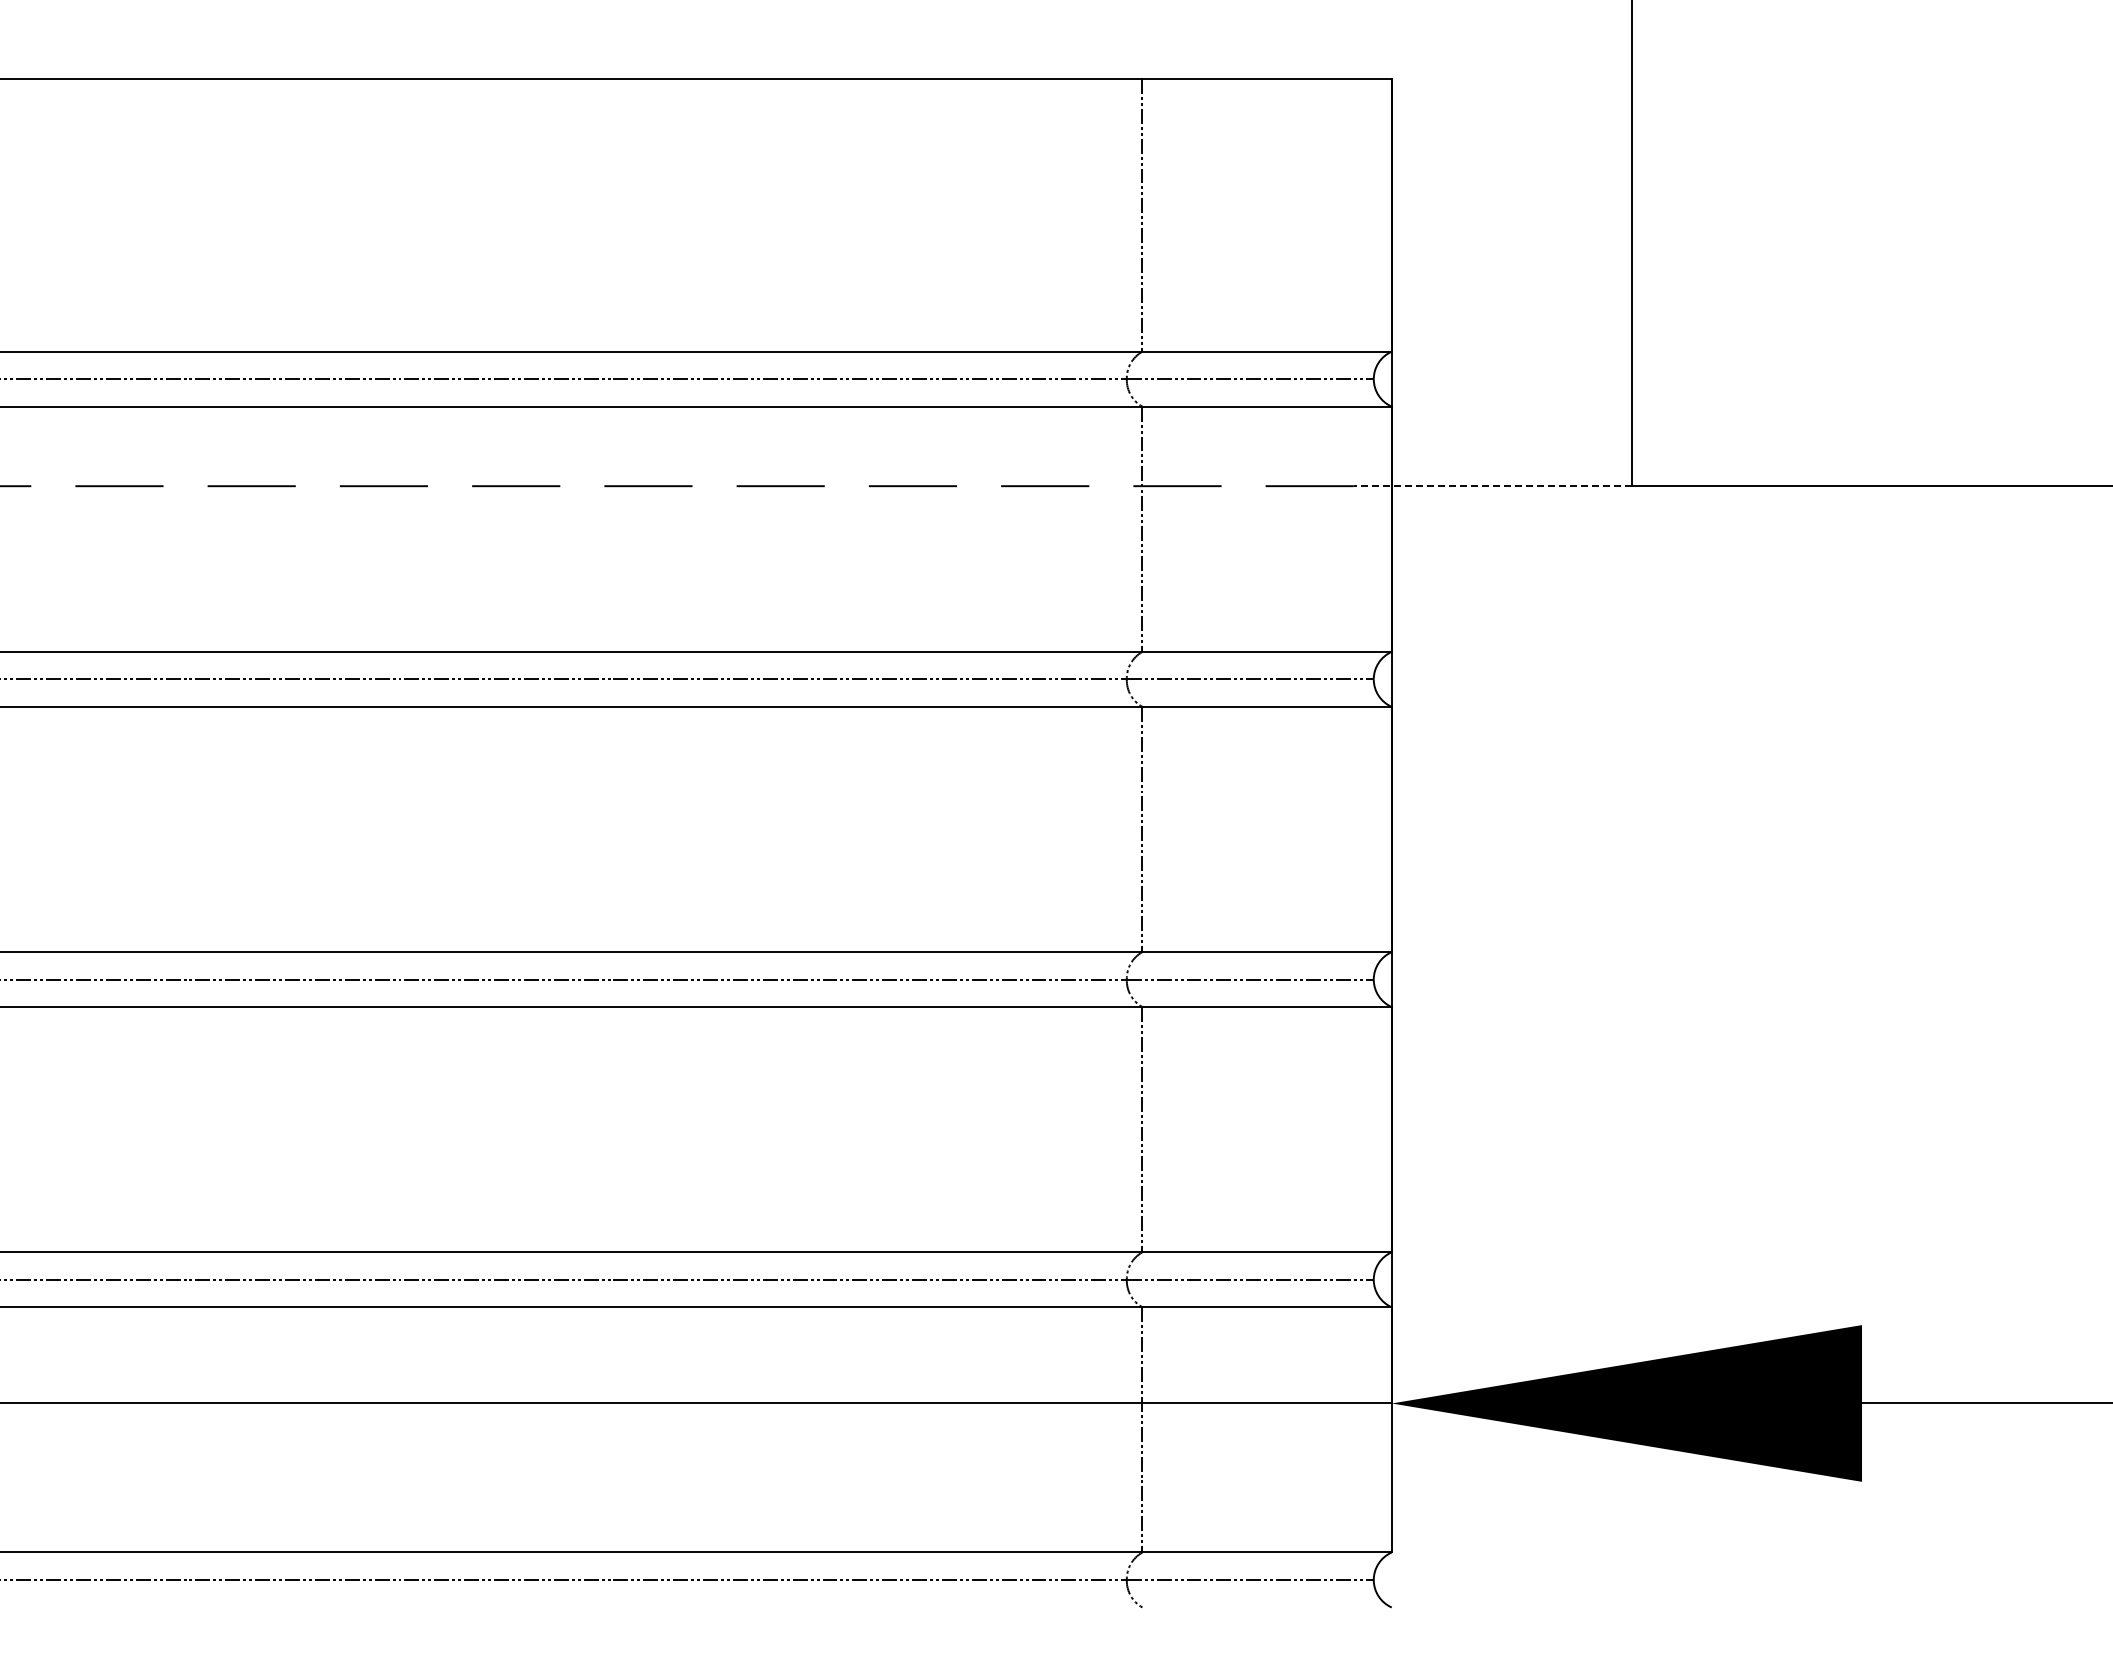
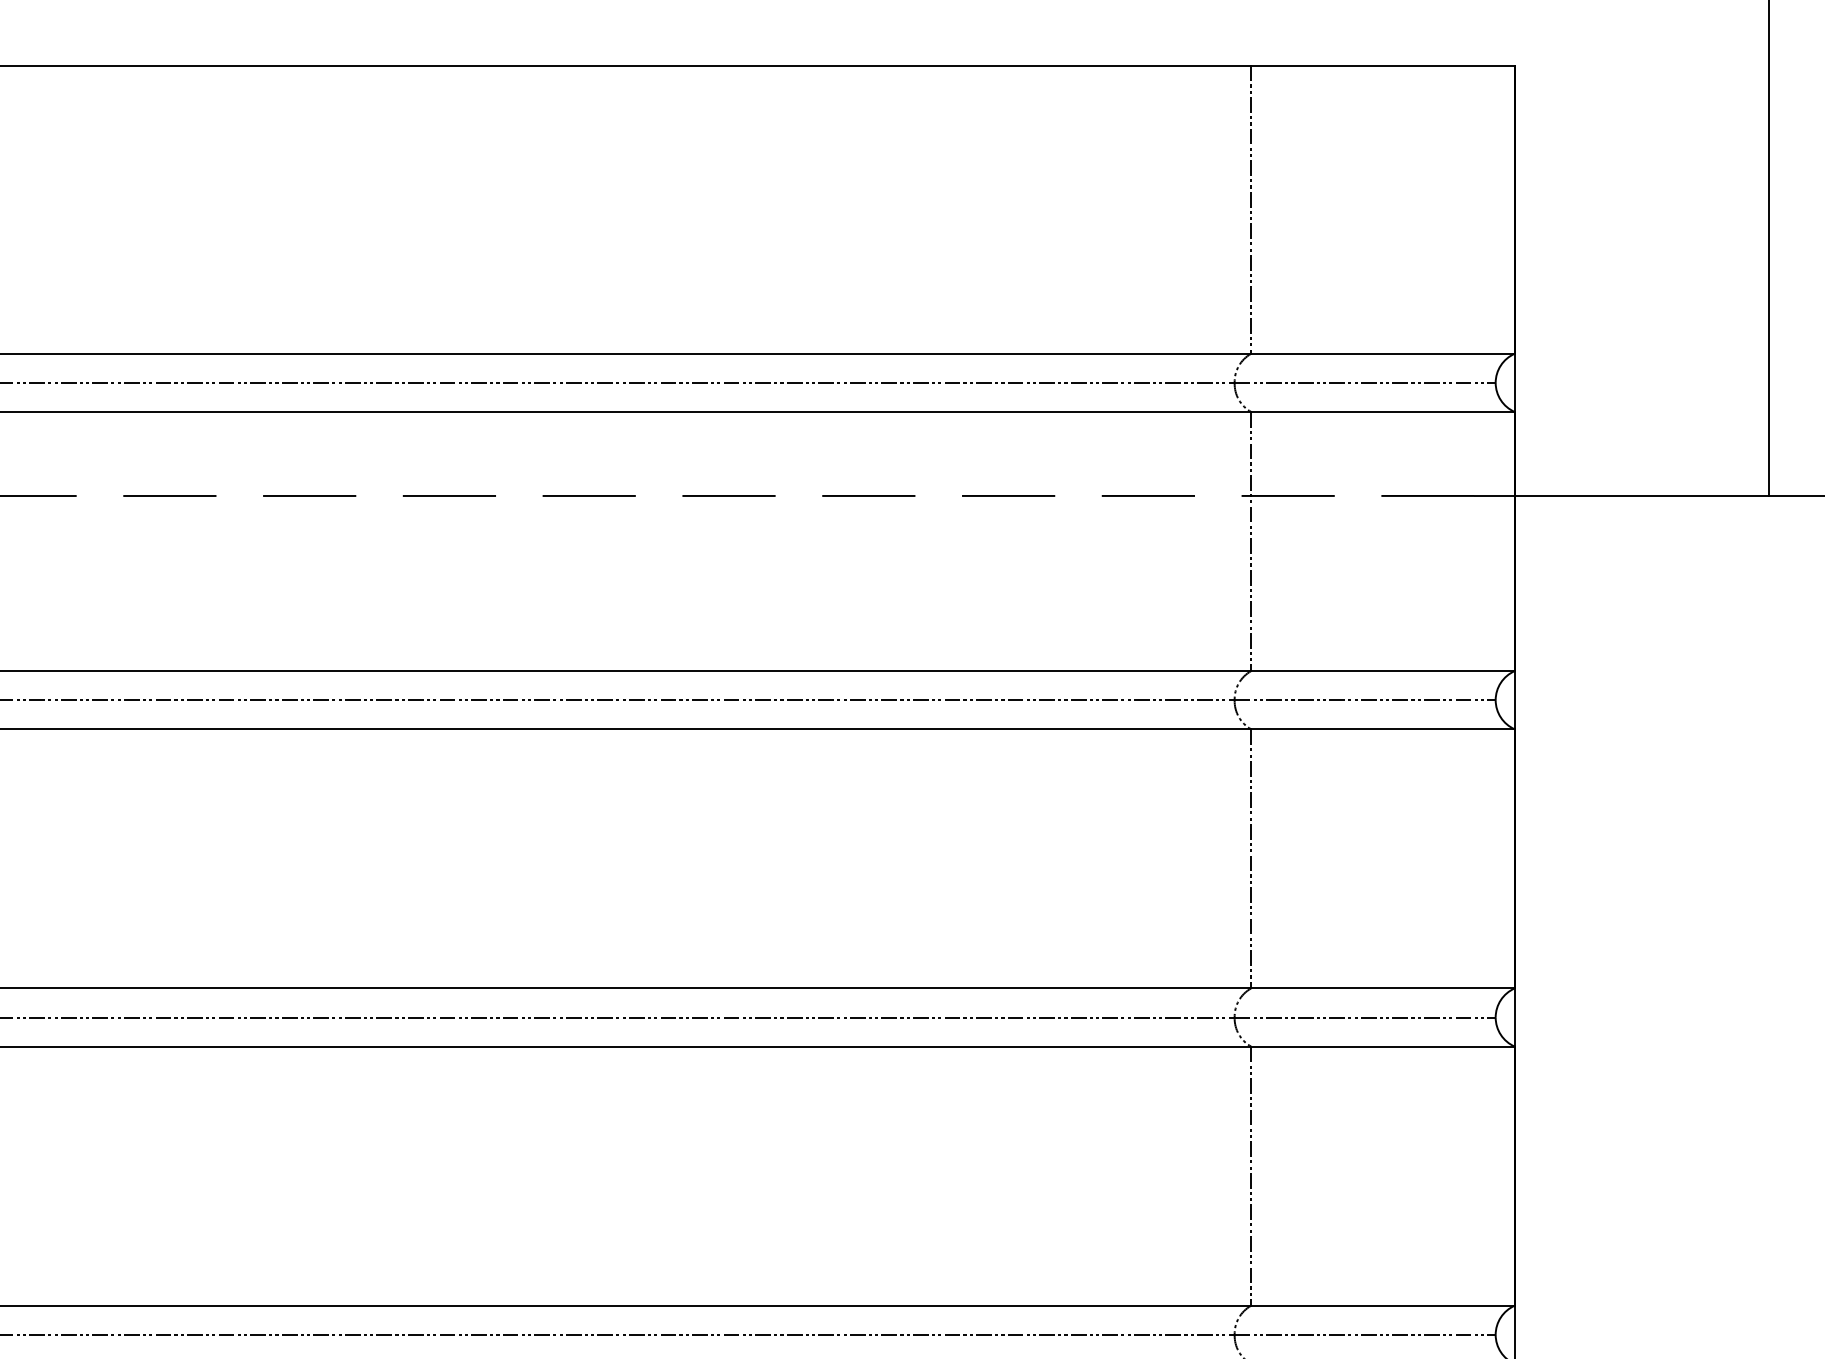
line: (1492, 486) -> (1621, 496), dashed -> solid

